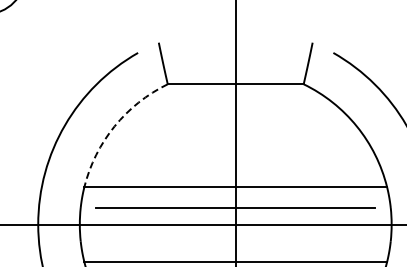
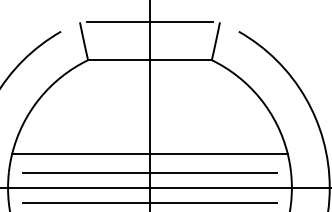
line: (235, 42) -> (149, 22), added
arc: (114, 126) -> (39, 98), dashed -> solid
line: (235, 241) -> (149, 203), added

